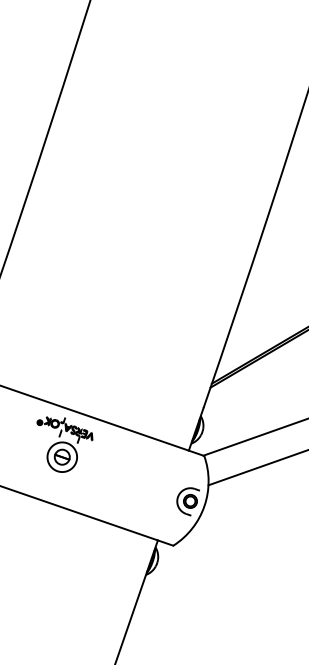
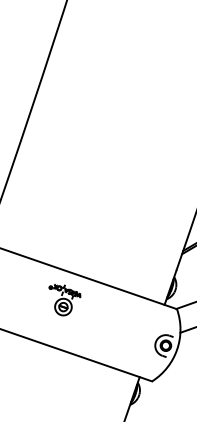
part: (64, 444) -> (64, 299), size x0.7

